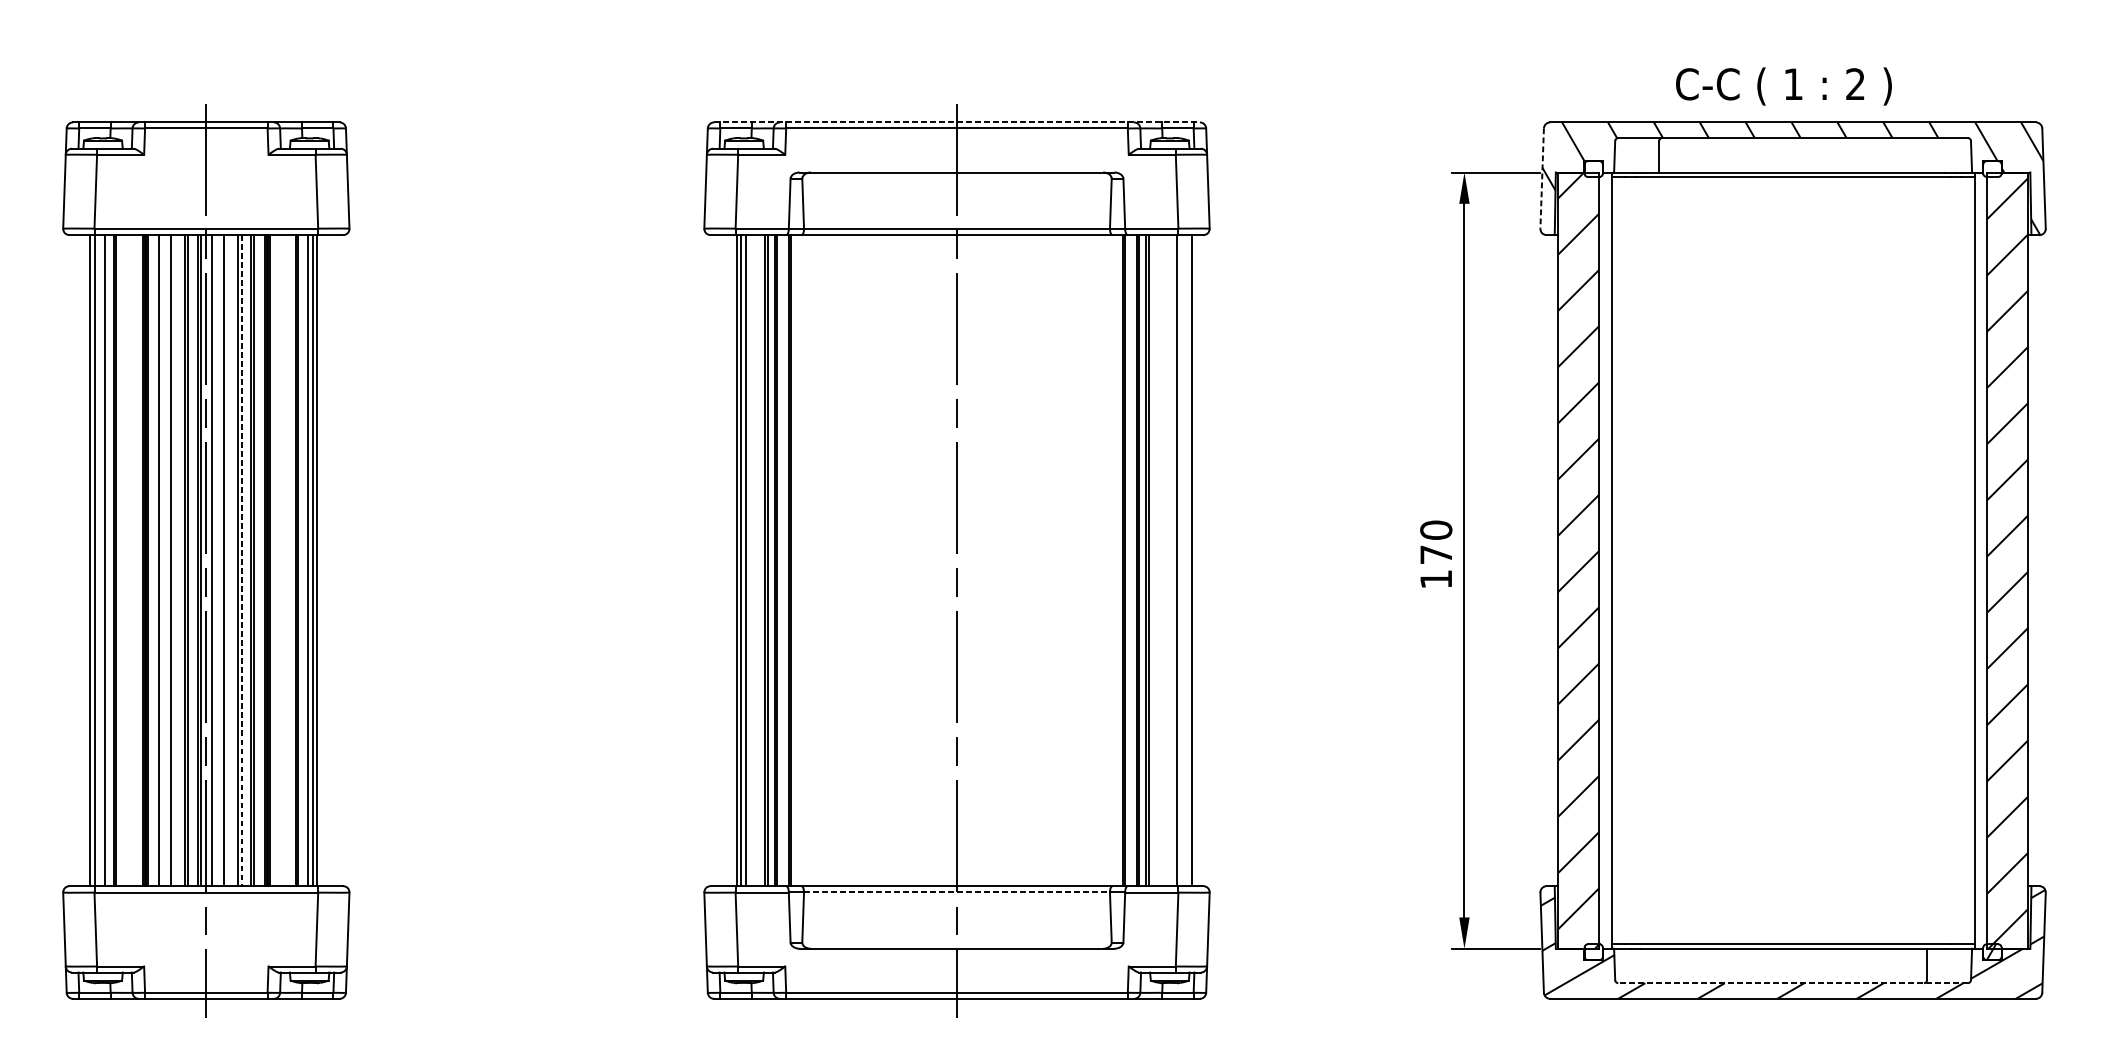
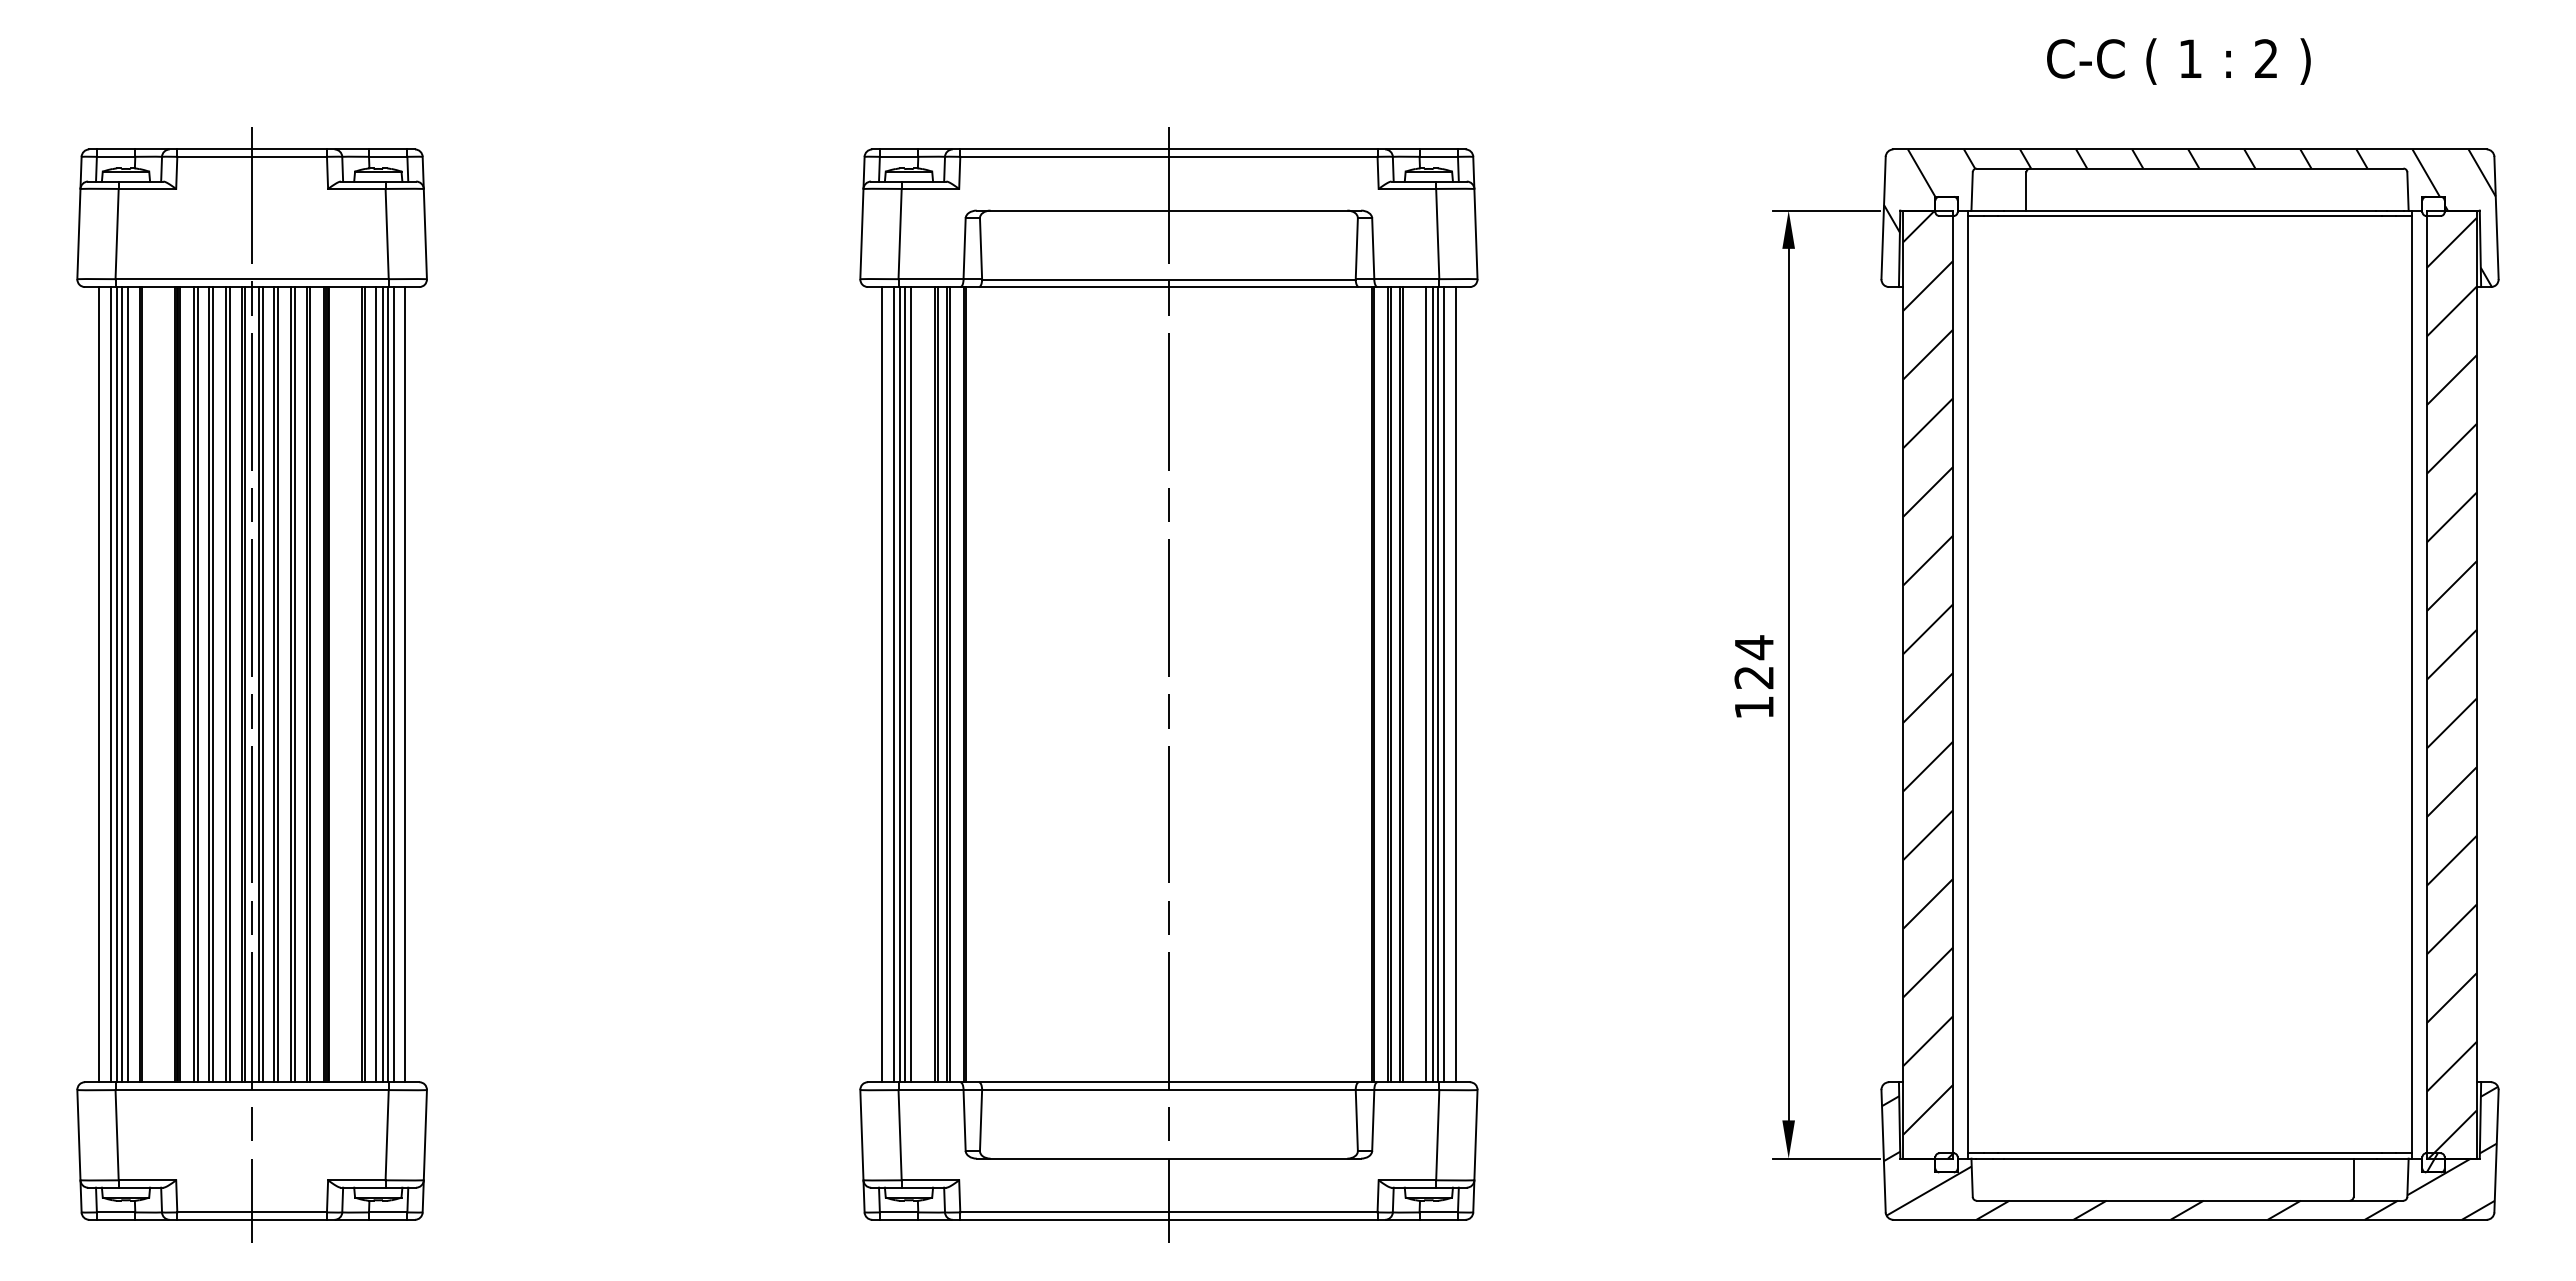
text: (1783, 86) -> (2178, 61), moved
line: (956, 122) -> (1168, 149), dashed -> solid
line: (1542, 178) -> (1883, 218), dashed -> solid
text: (1436, 542) -> (1754, 662), 170 -> 124
line: (81, 560) -> (99, 684), added
line: (99, 560) -> (121, 684), added
line: (161, 560) -> (197, 684), added
line: (173, 560) -> (212, 684), added
line: (214, 560) -> (262, 684), added
line: (227, 560) -> (277, 684), added
line: (241, 560) -> (295, 684), dashed -> solid
line: (322, 560) -> (393, 684), added
line: (331, 560) -> (405, 684), added
line: (722, 560) -> (882, 684), added
line: (731, 560) -> (893, 684), added
line: (1167, 560) -> (1426, 684), added
line: (1173, 560) -> (1433, 684), added
line: (1182, 560) -> (1444, 684), added
line: (956, 892) -> (1168, 1089), dashed -> solid
line: (1792, 983) -> (2189, 1200), dashed -> solid

